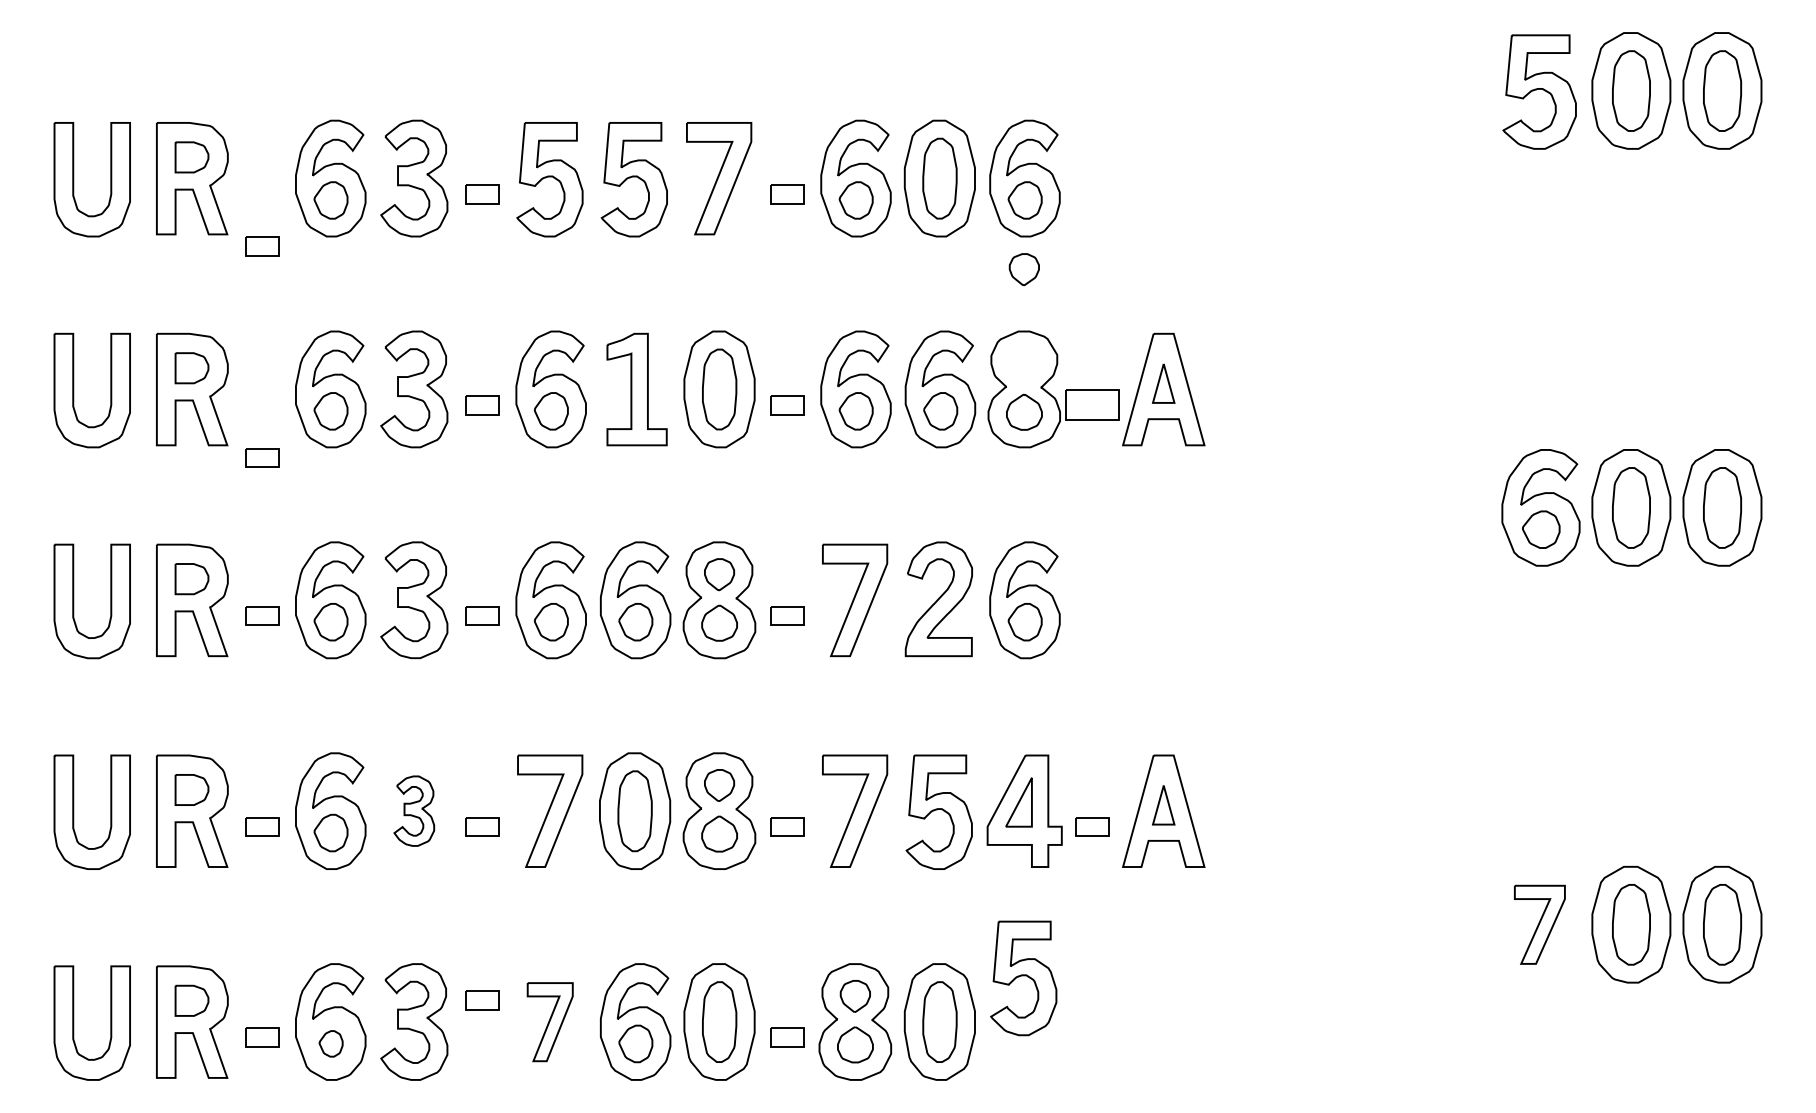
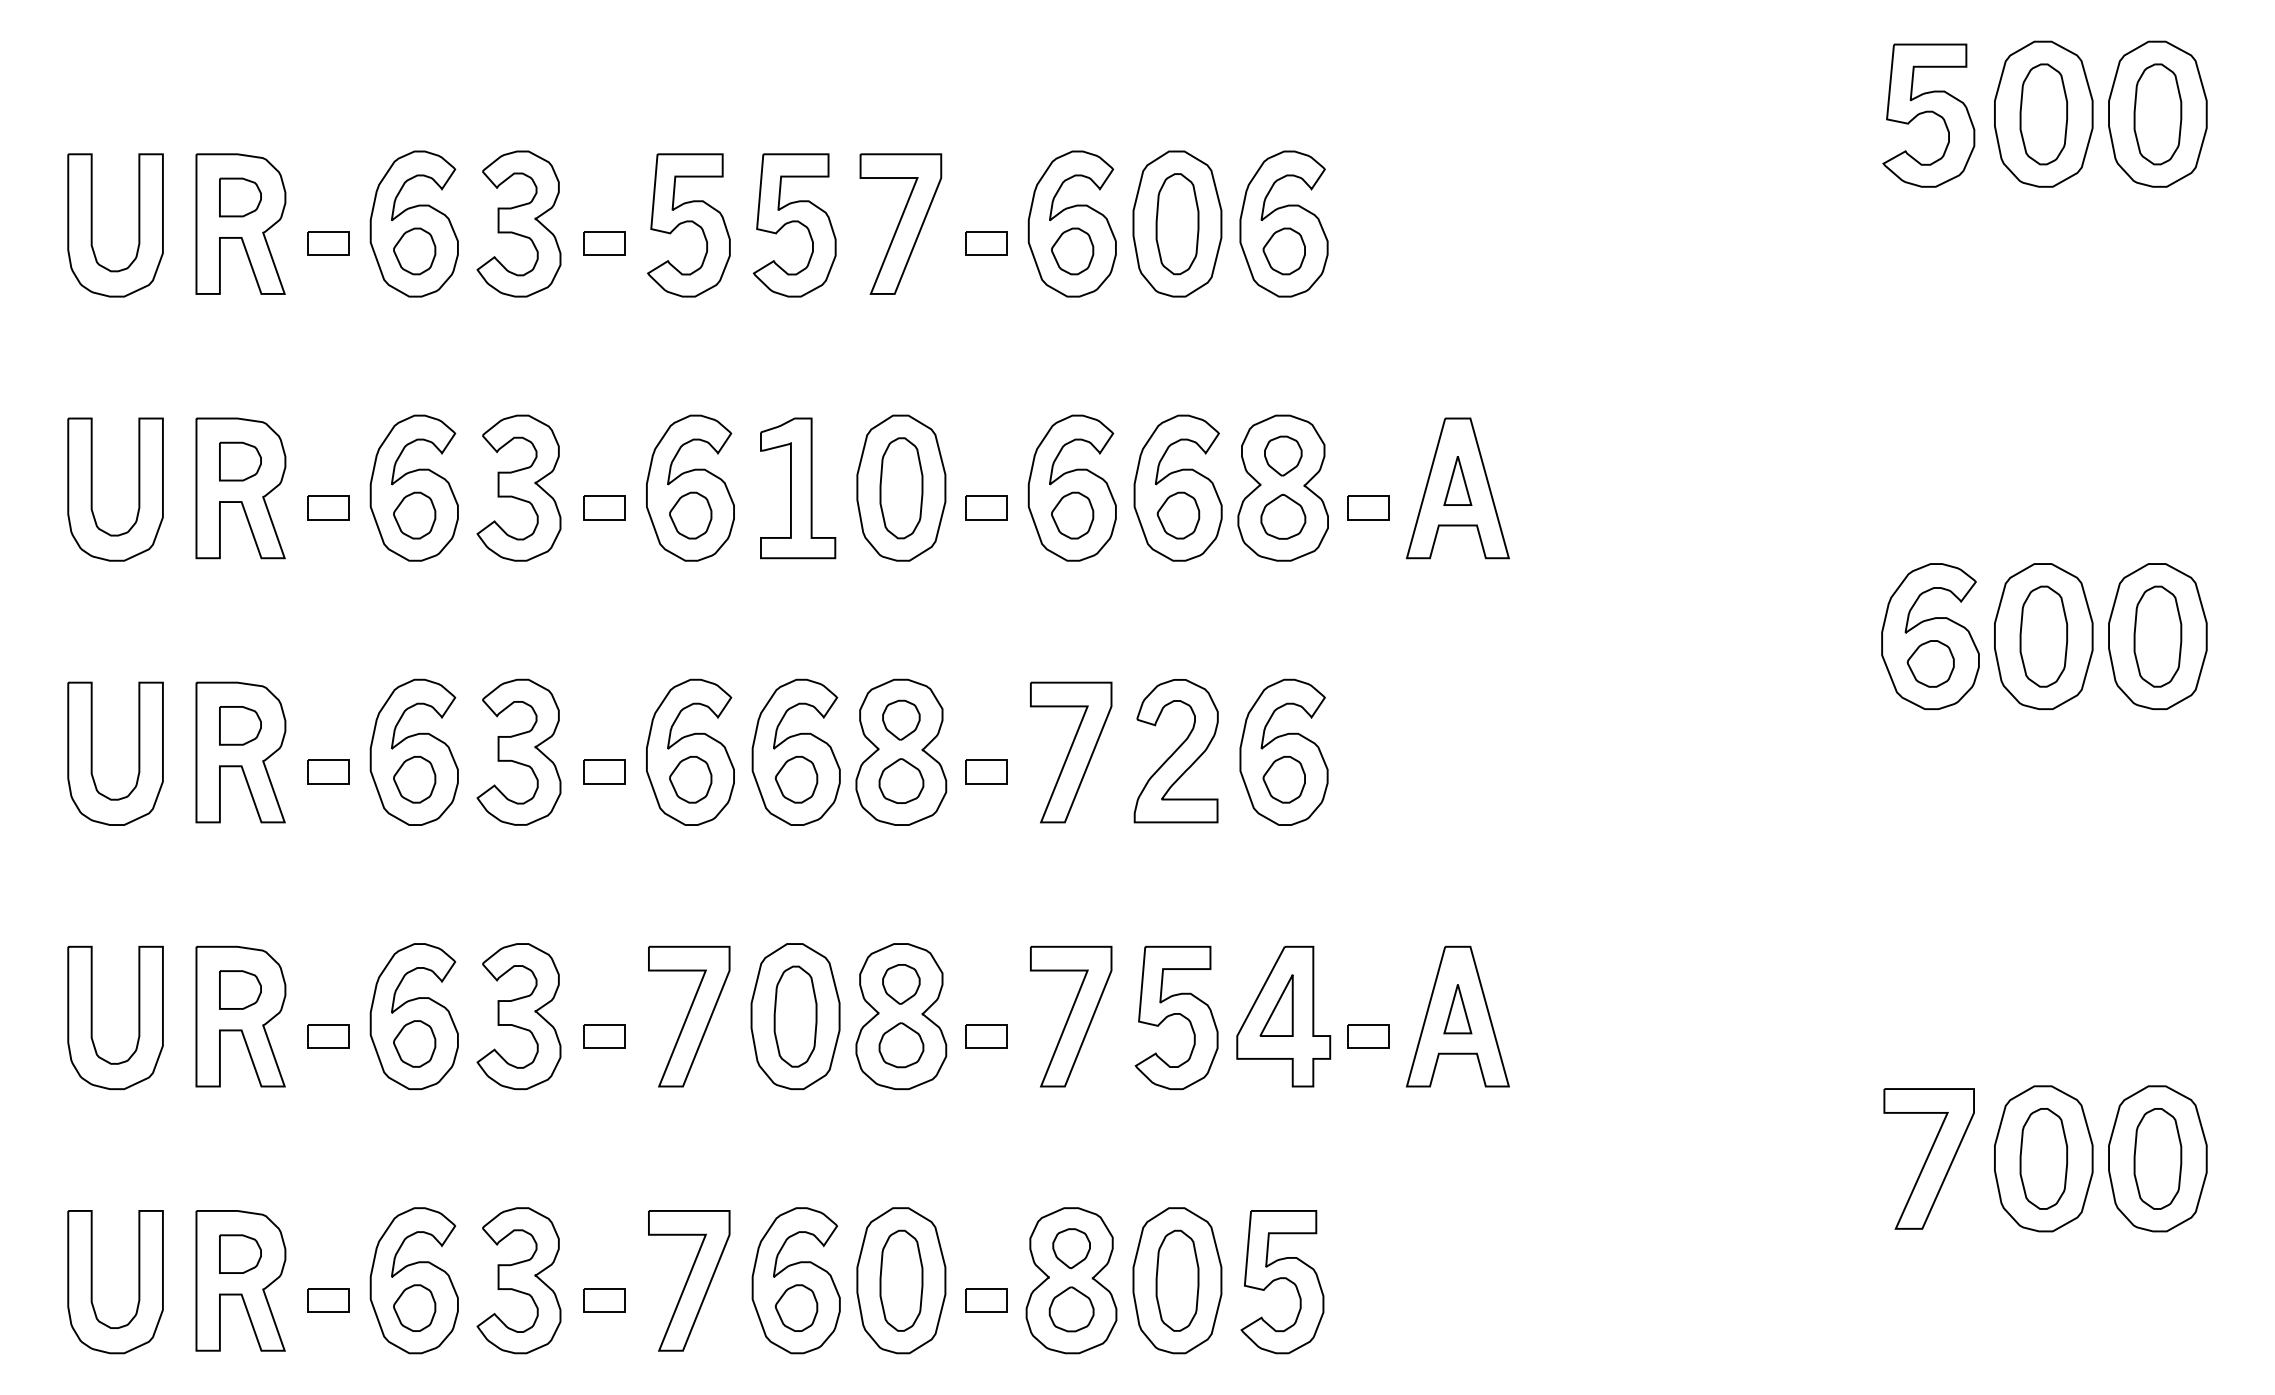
part: (262, 246) -> (328, 243), moved
part: (1024, 269) -> (1283, 455), moved
part: (1092, 404) -> (1368, 507), size x0.62
part: (262, 457) -> (328, 507), moved
part: (413, 811) -> (518, 1016), size x1.67
part: (1539, 924) -> (1928, 1158), size x1.43
part: (1023, 978) -> (1282, 1282), moved
part: (482, 1000) -> (604, 1300), moved
part: (550, 1021) -> (689, 1280), size x1.43
part: (330, 1043) -> (414, 1307), size x1.43

